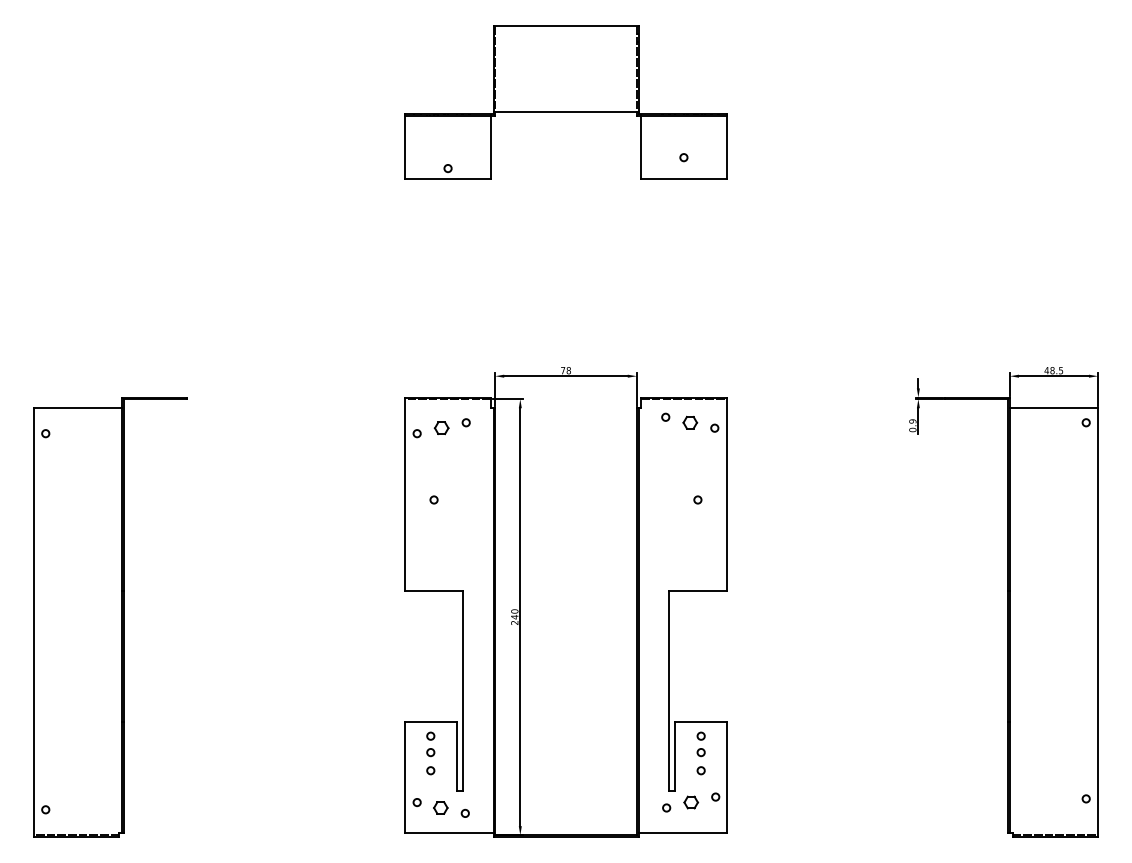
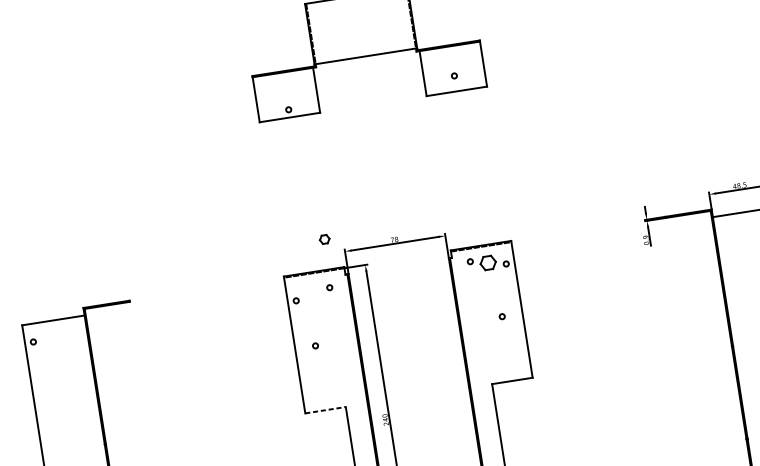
part: (690, 422) -> (488, 262), size x1.6
part: (441, 428) -> (324, 239), moved
line: (433, 590) -> (325, 410), solid -> dashed

